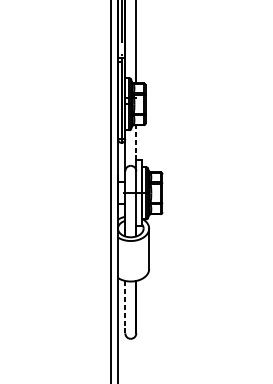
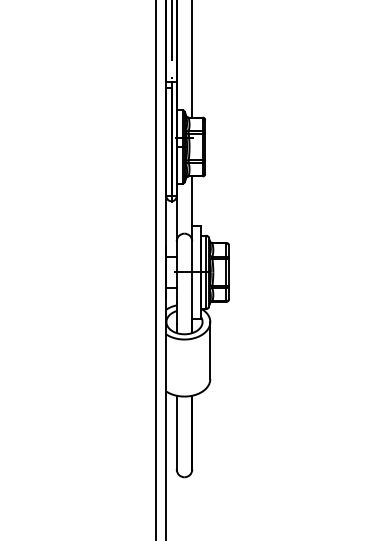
line: (136, 142) -> (192, 201), dashed -> solid
line: (125, 307) -> (176, 432), dashed -> solid

